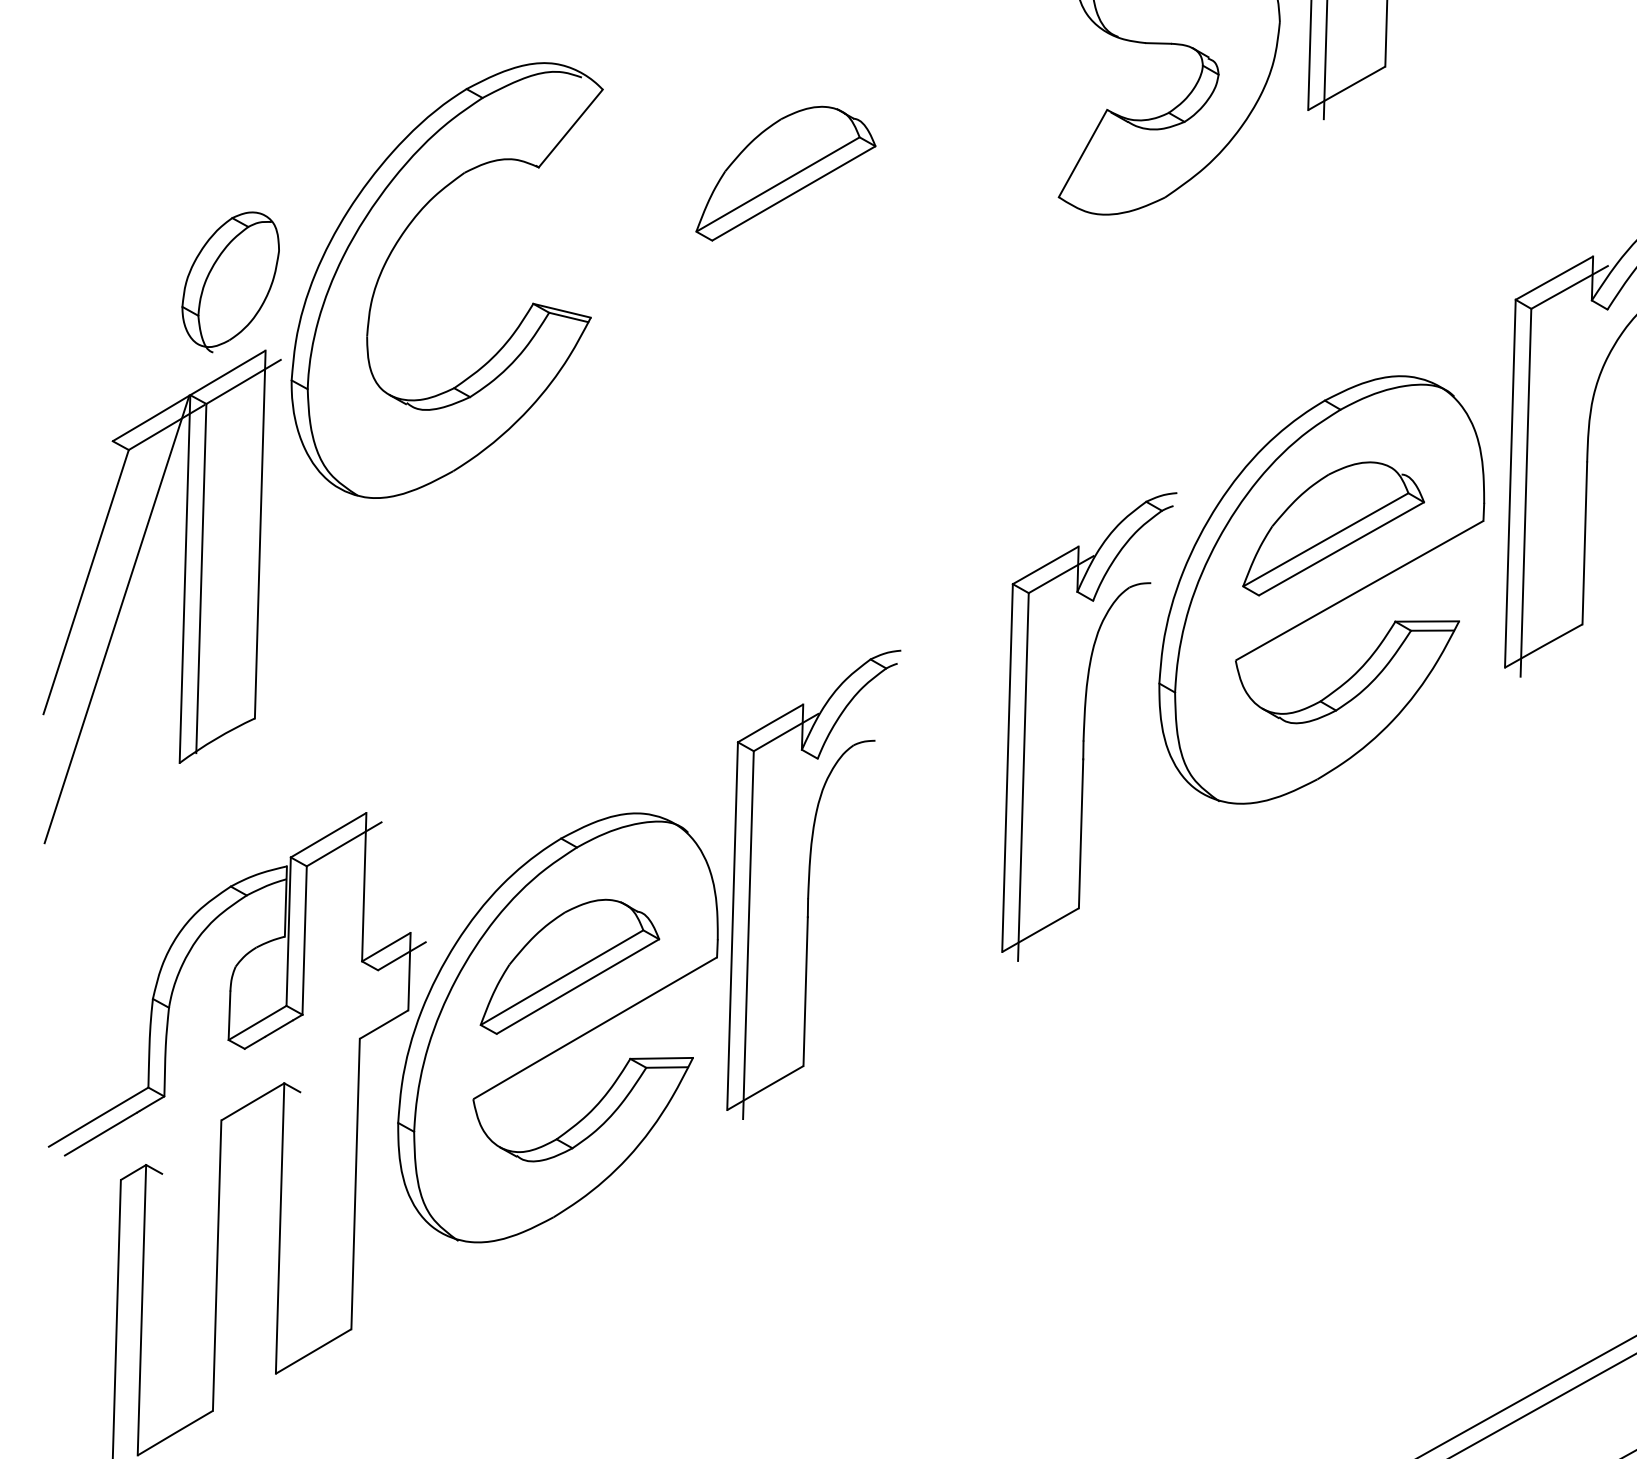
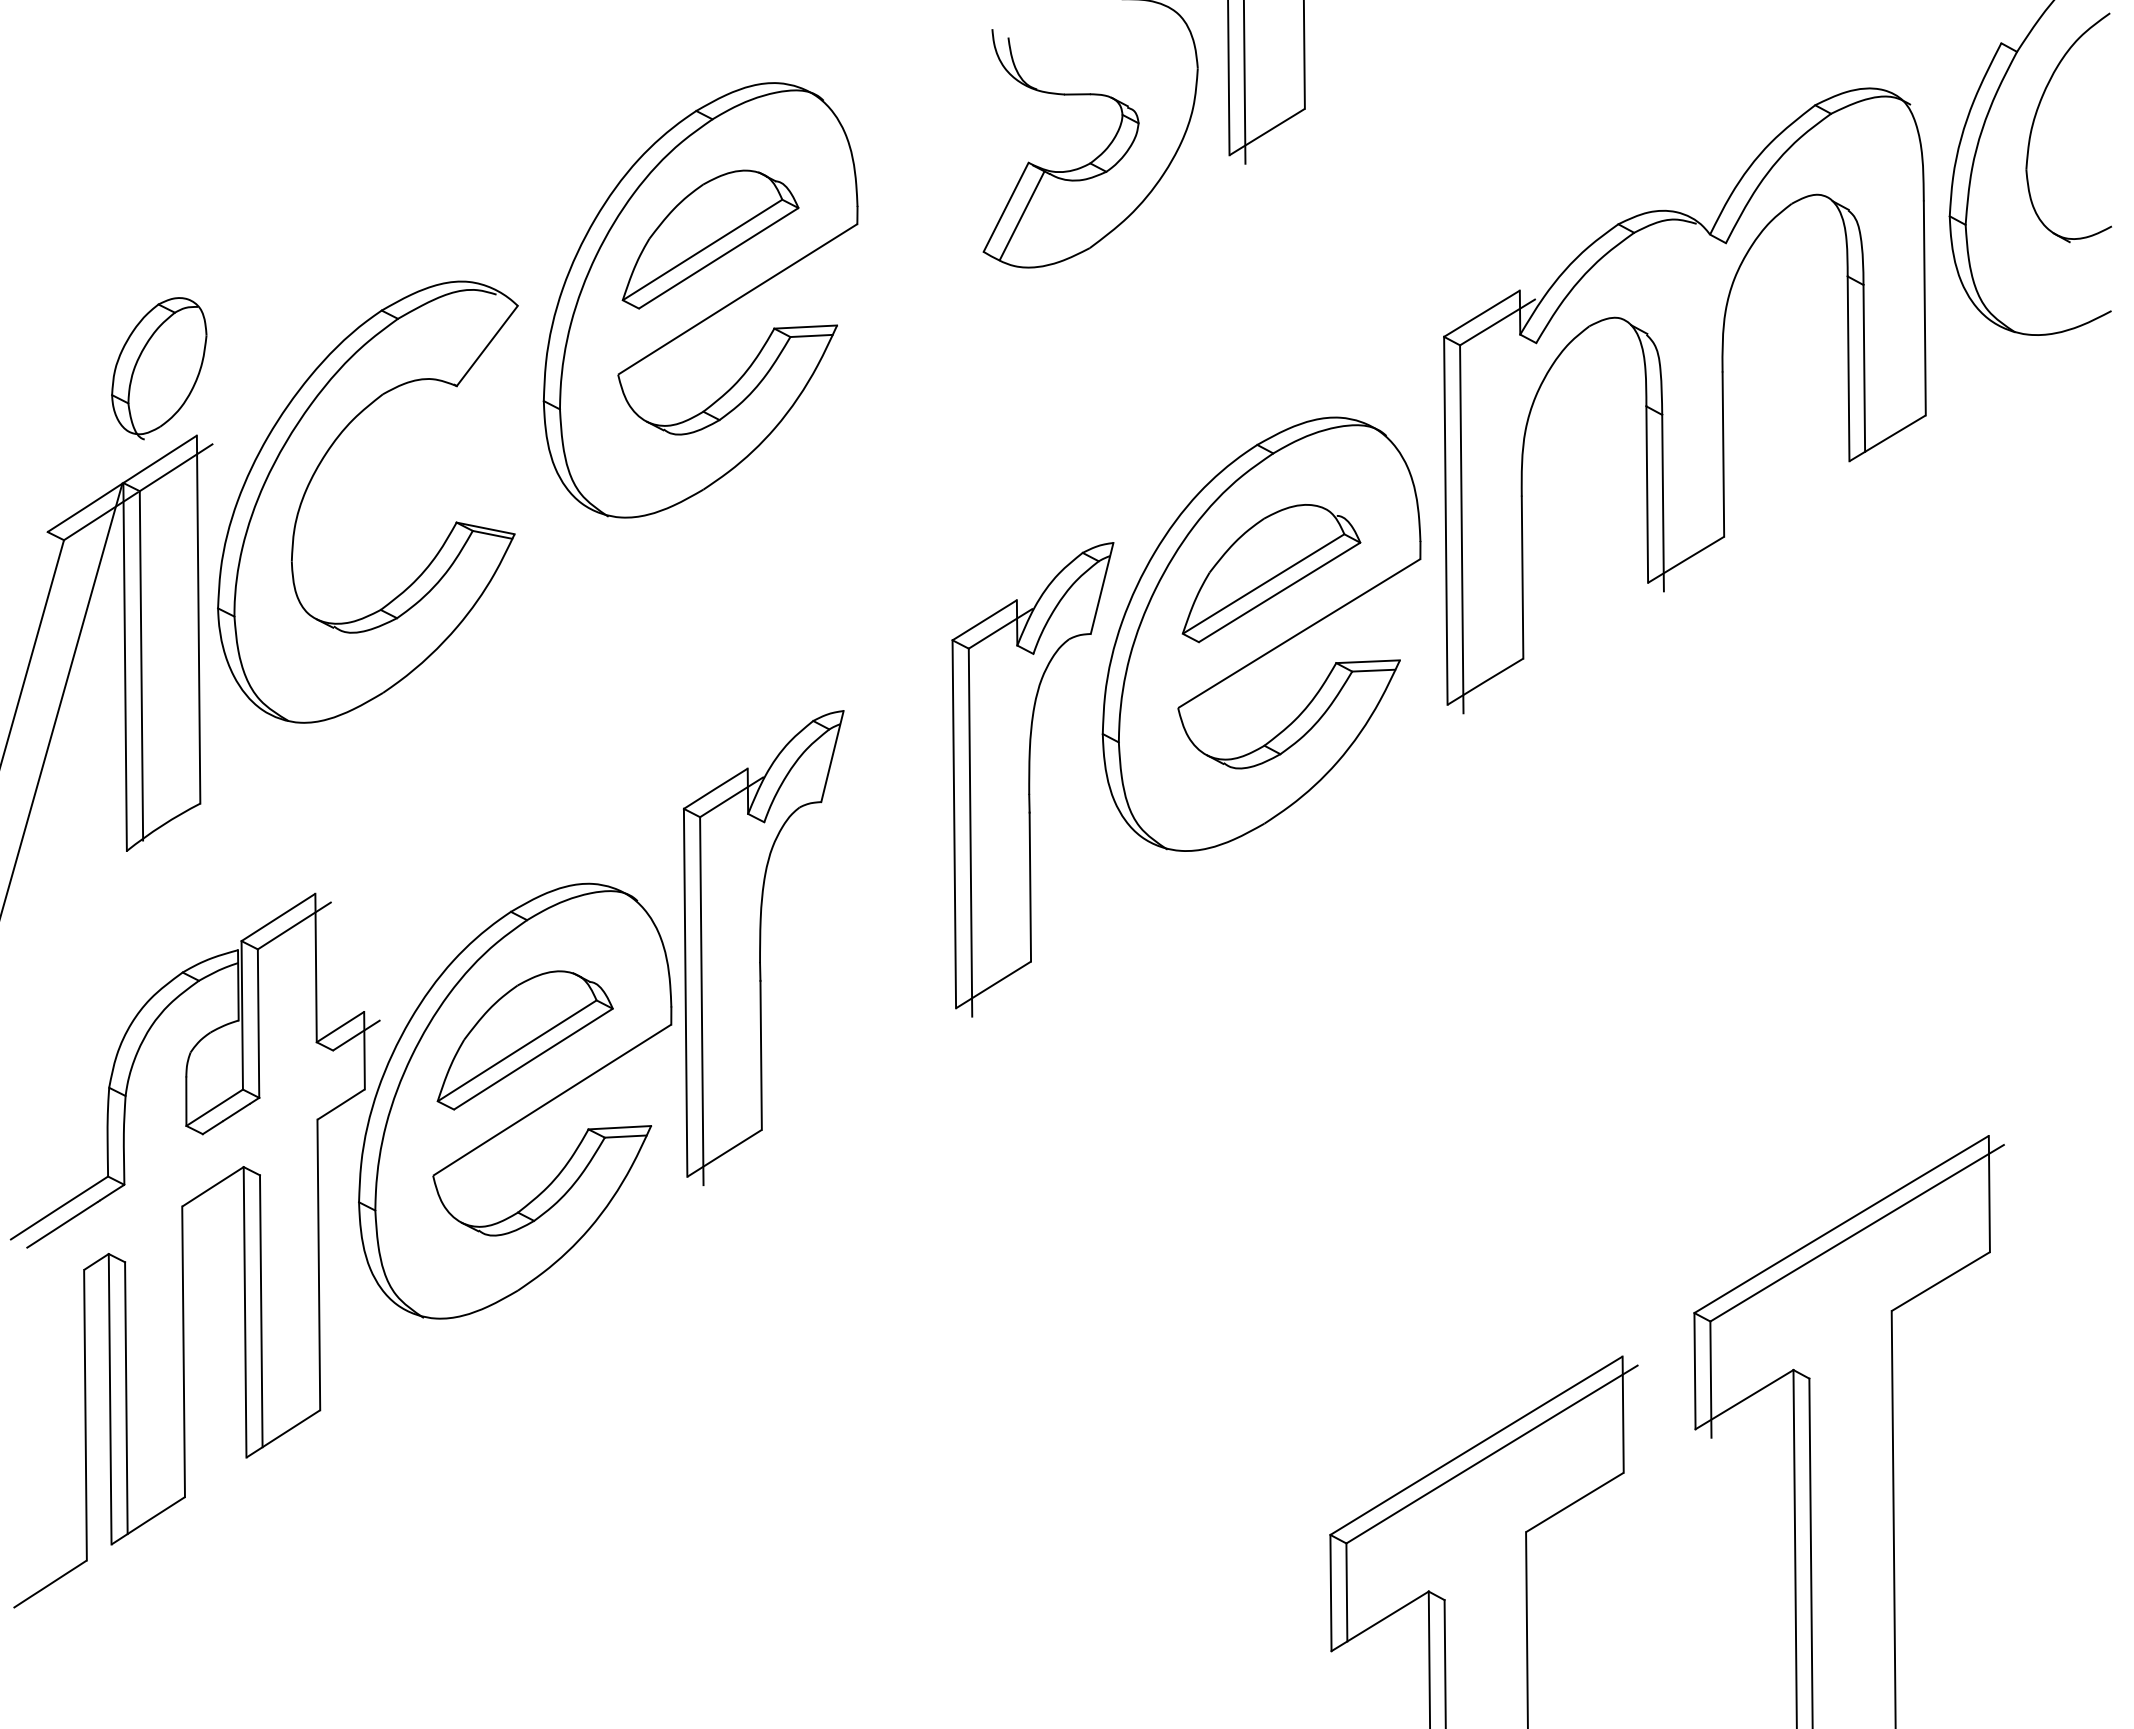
line: (1098, 162) -> (1021, 215), added
part: (774, 234) -> (700, 300), added
part: (393, 251) -> (314, 475), moved
line: (1163, 538) -> (1101, 588), added
line: (888, 695) -> (832, 756), added
line: (296, 1228) -> (261, 1311), added
line: (158, 1310) -> (126, 1398), added

